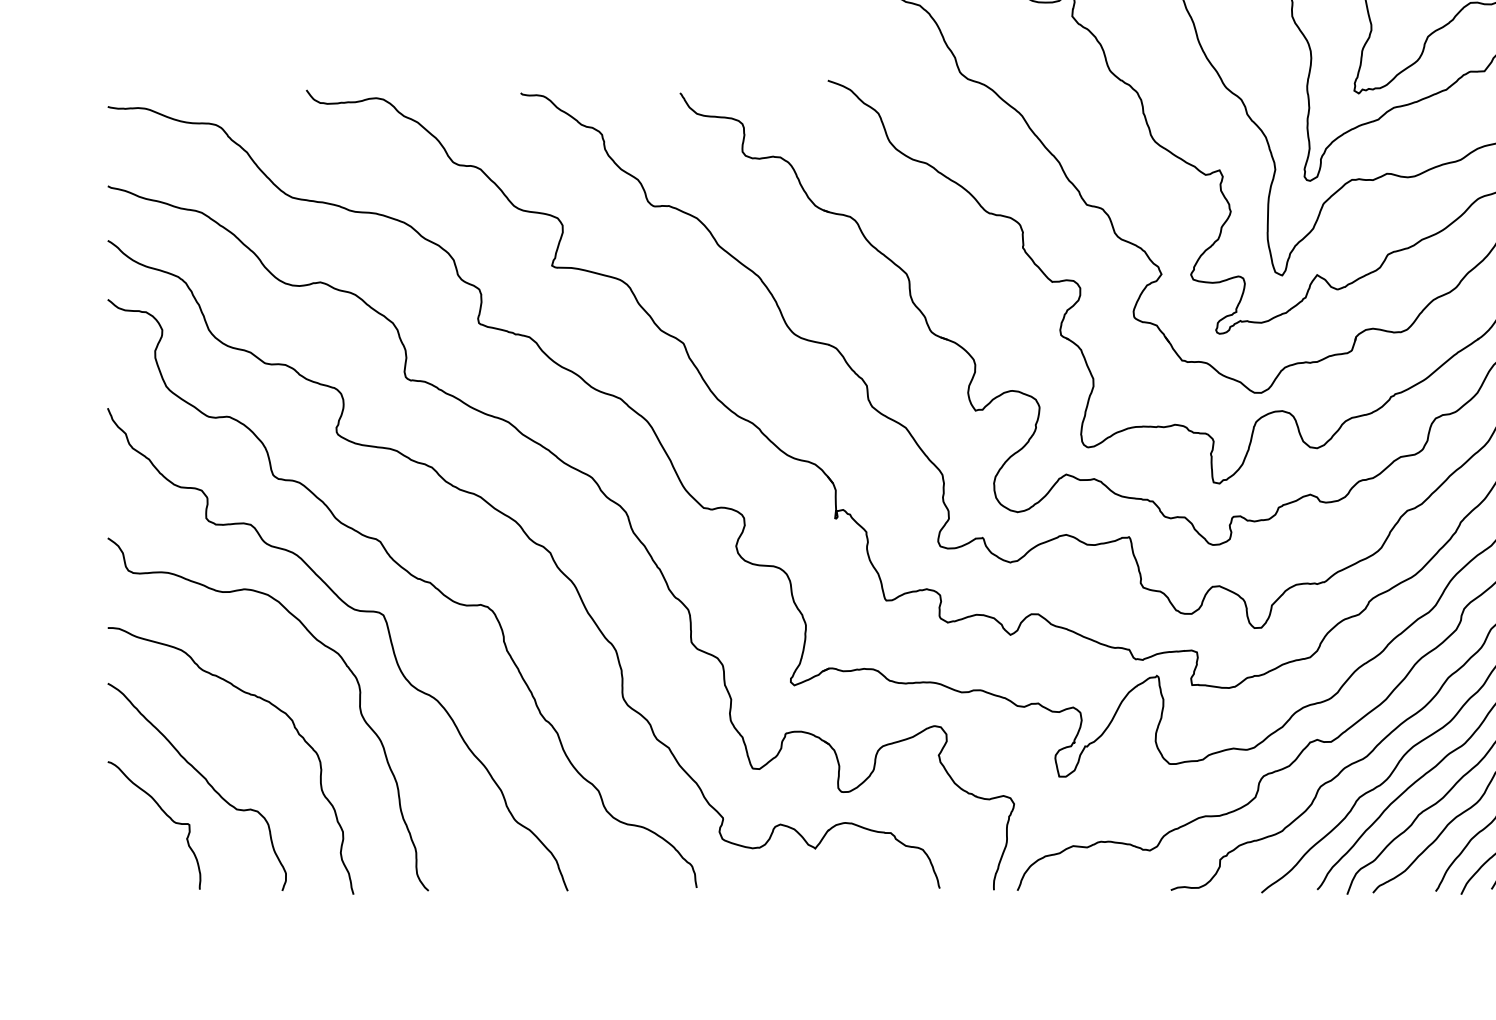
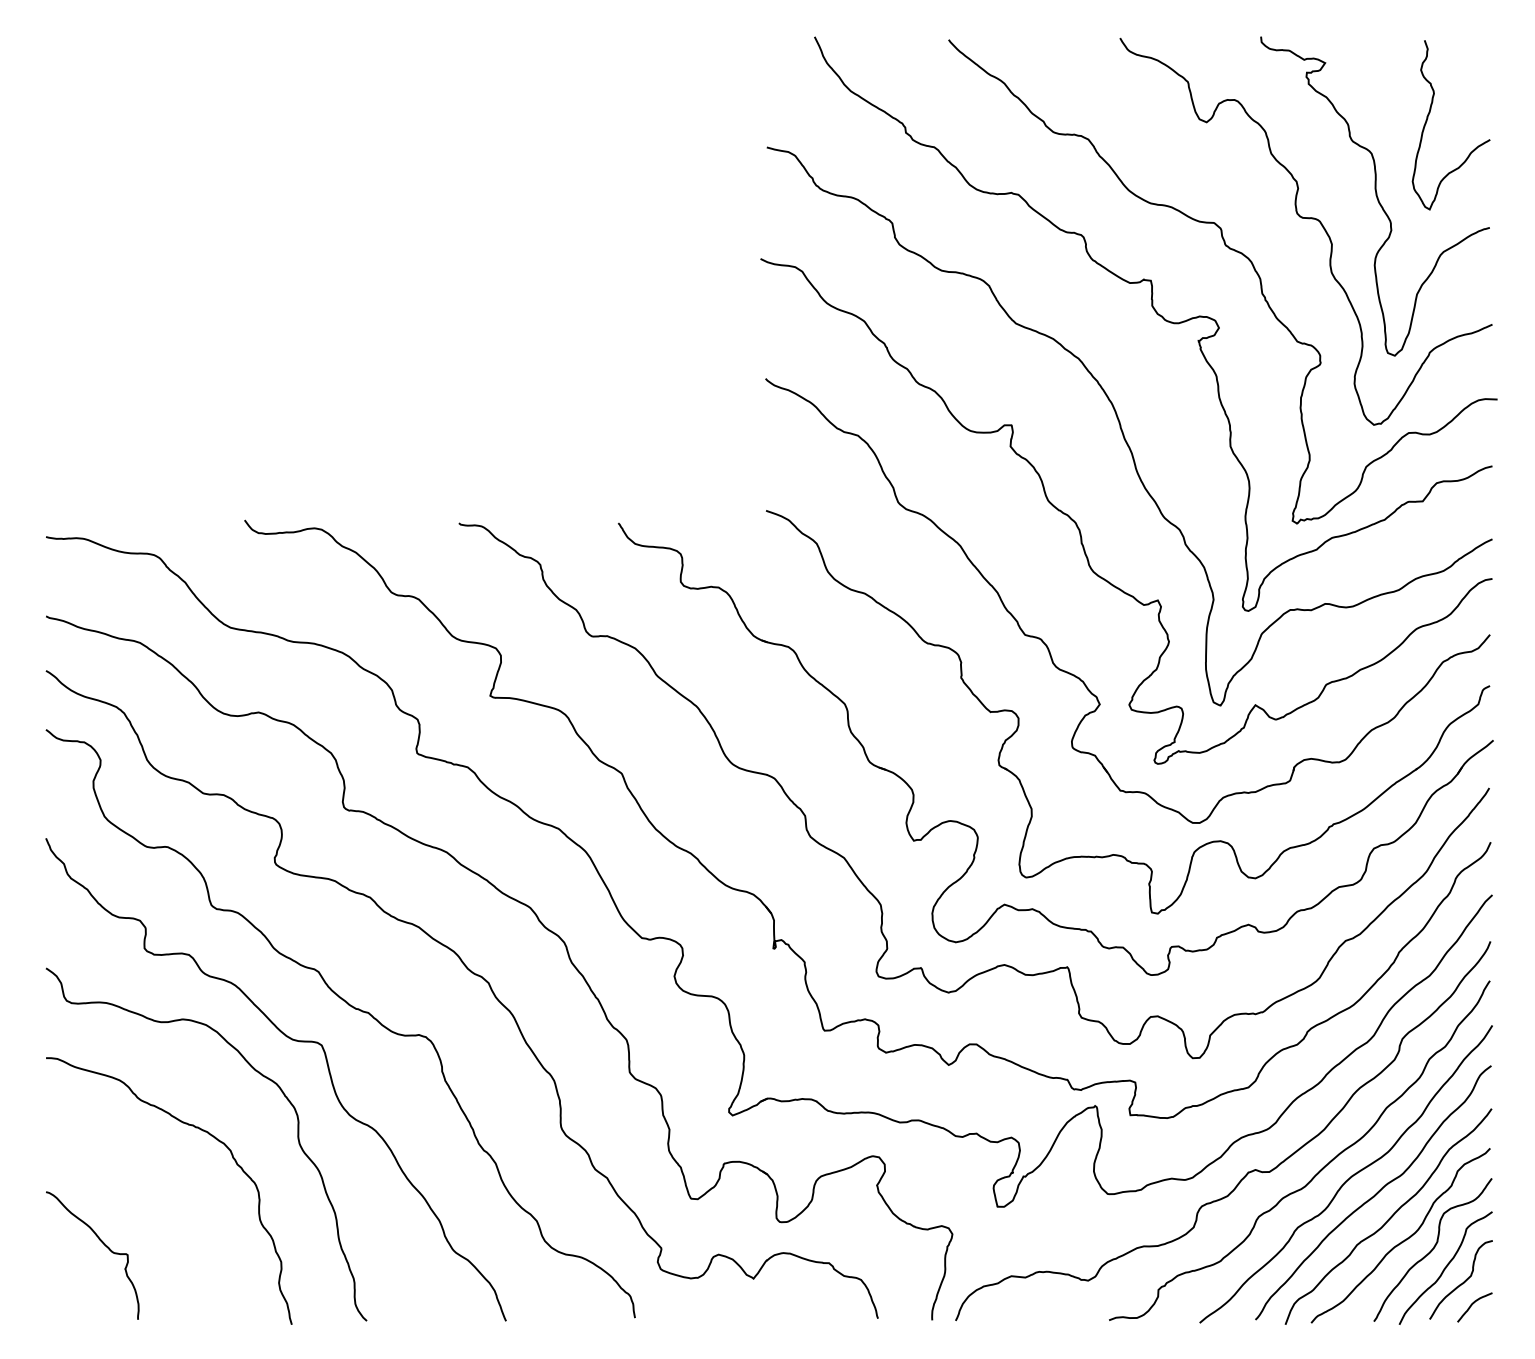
curve: (204, 779) -> (142, 1209), removed

